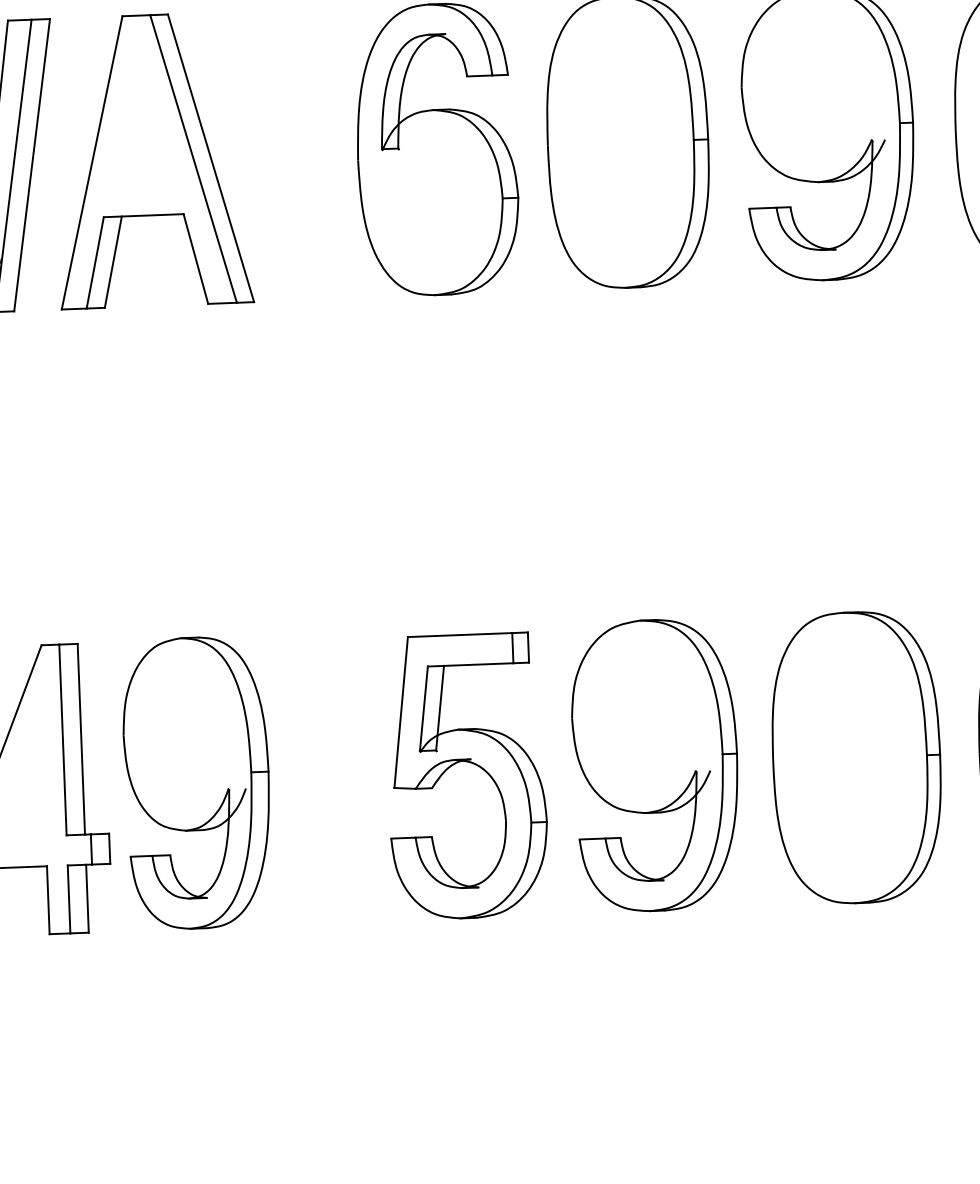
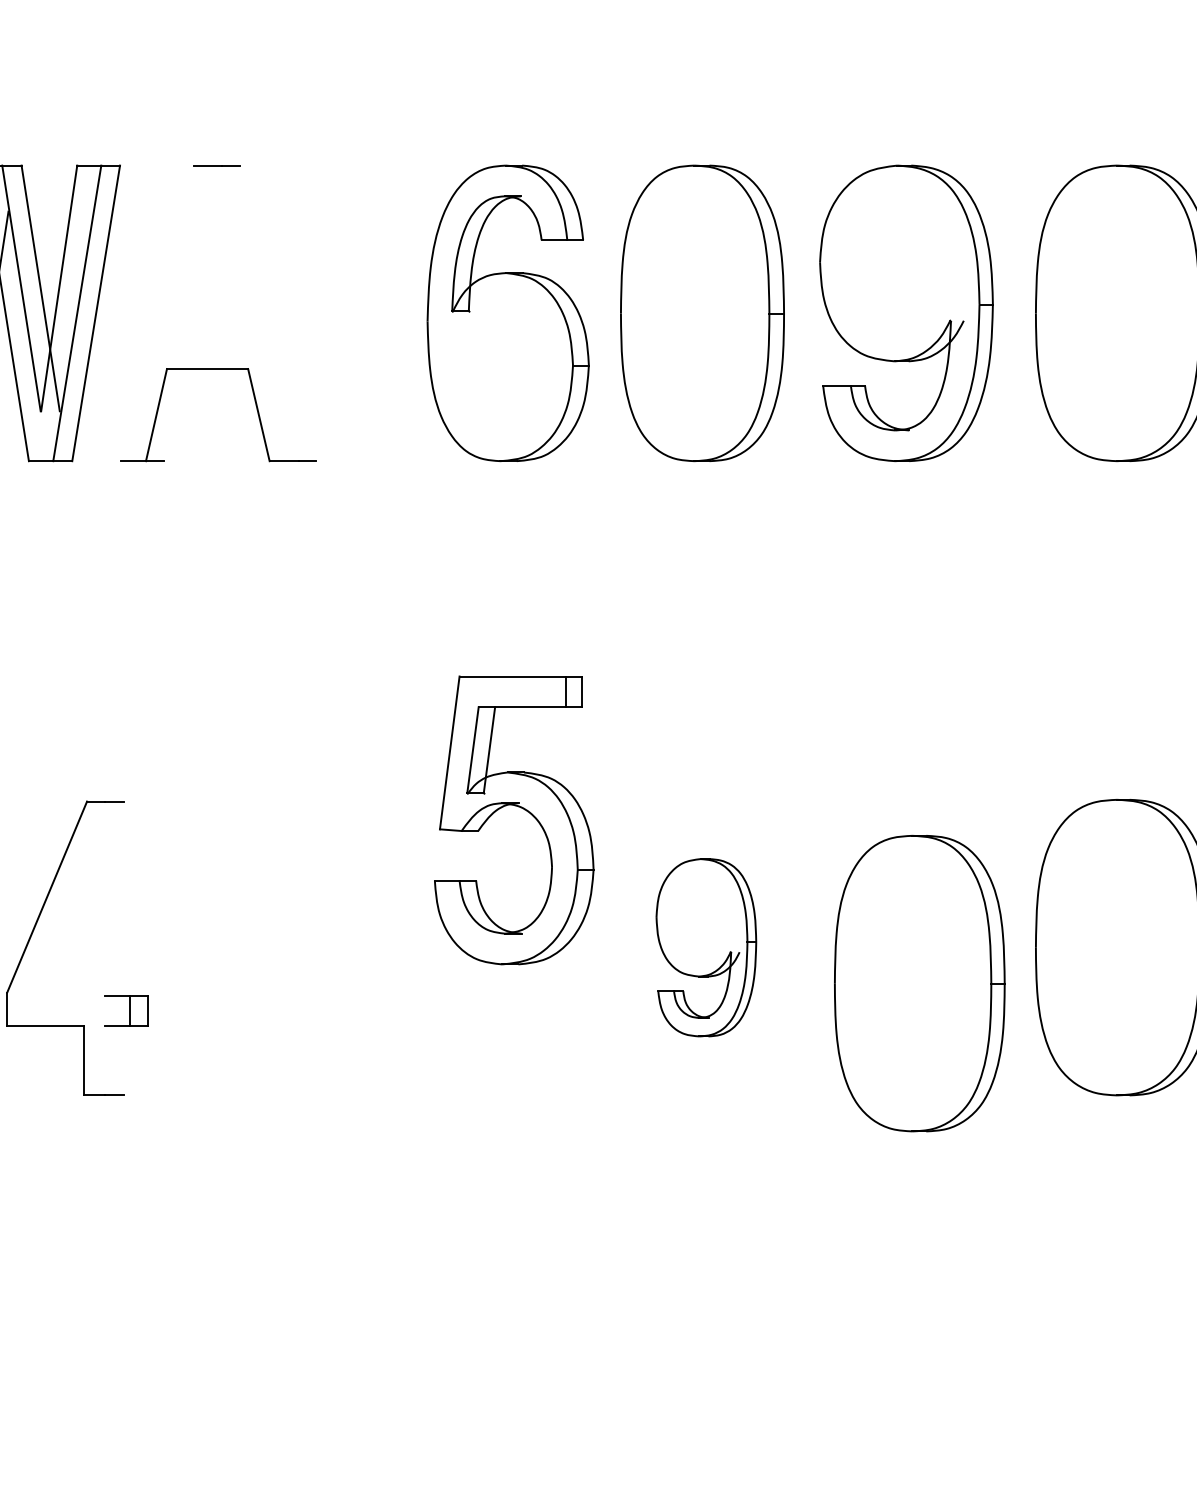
line: (211, 158) -> (278, 313), removed
line: (193, 159) -> (260, 313), removed
line: (91, 163) -> (156, 313), removed
line: (112, 262) -> (174, 415), removed
line: (63, 739) -> (105, 898), removed
line: (81, 739) -> (123, 898), removed
part: (856, 757) -> (919, 983), moved
part: (470, 763) -> (518, 807), moved
part: (655, 765) -> (706, 947), size x0.6
part: (196, 782) -> (239, 947), removed
line: (87, 898) -> (123, 1060), removed
line: (69, 899) -> (105, 1060), removed

